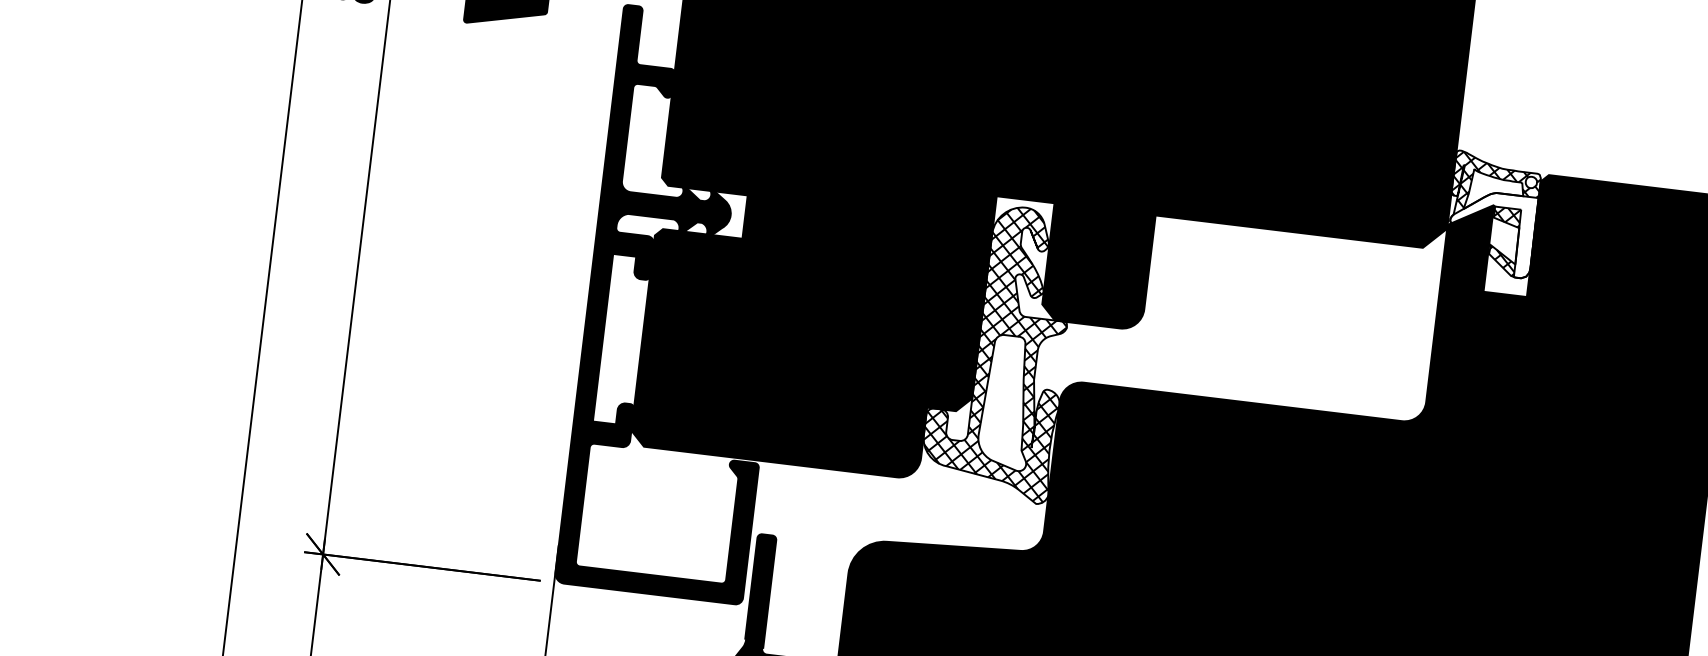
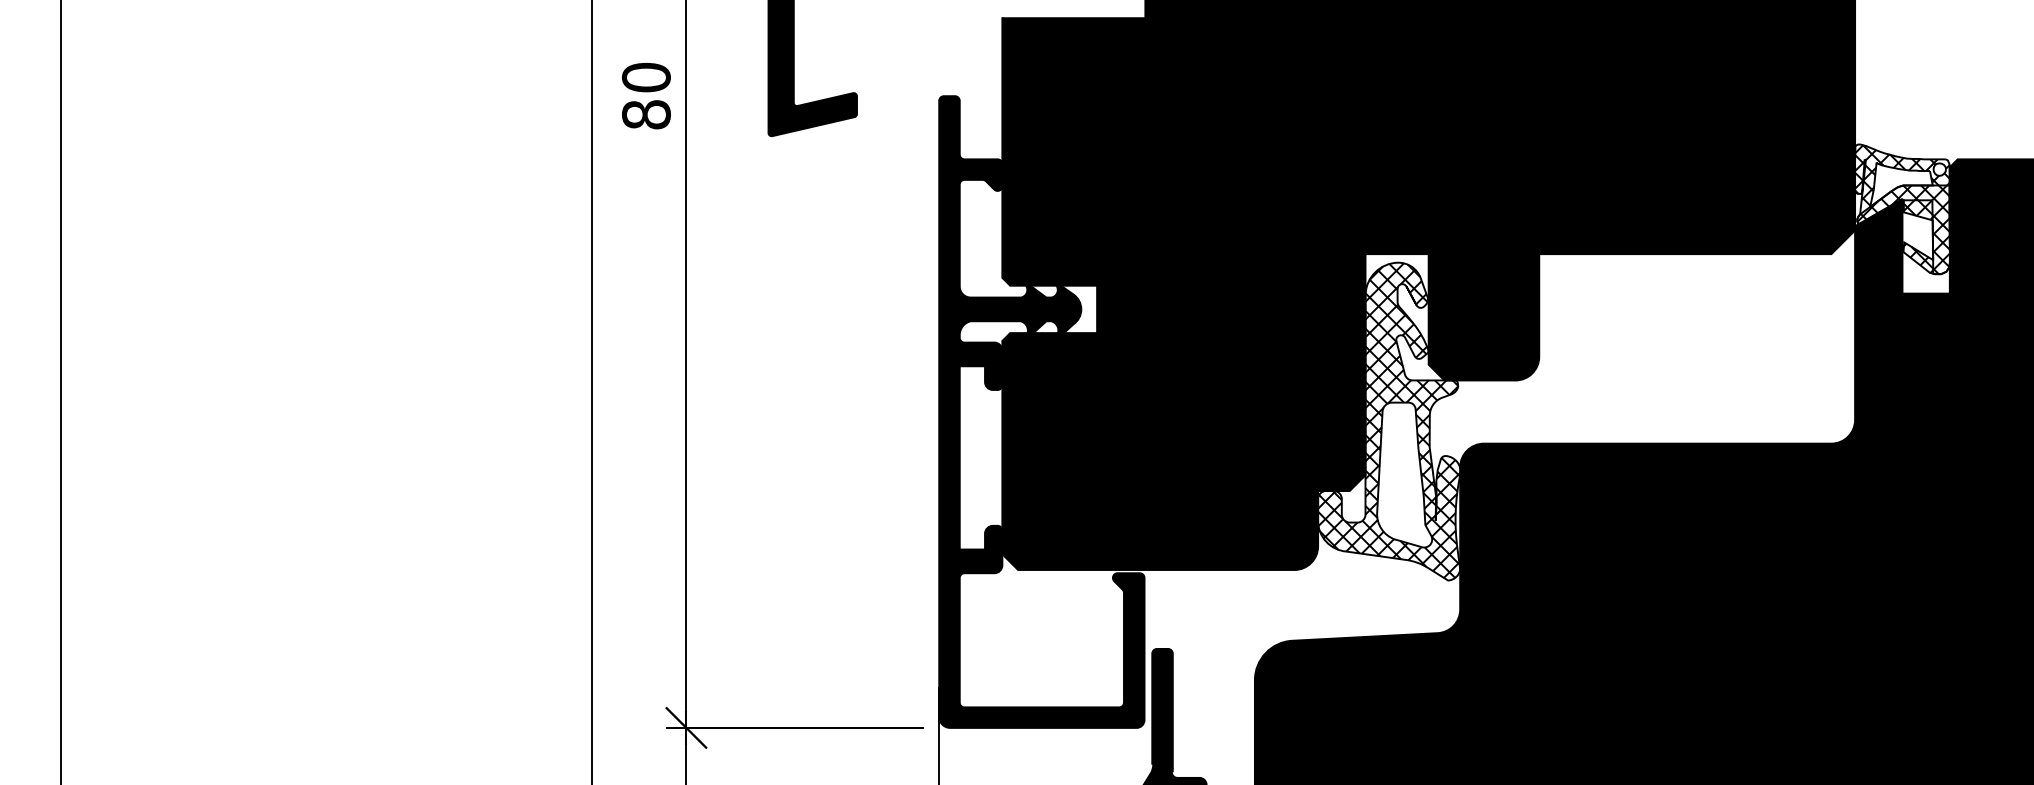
hatch: (1491, 233) -> (1903, 229), added

